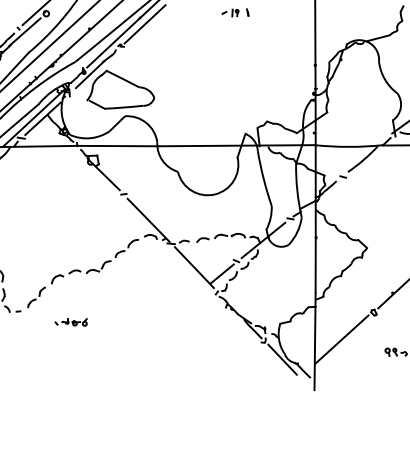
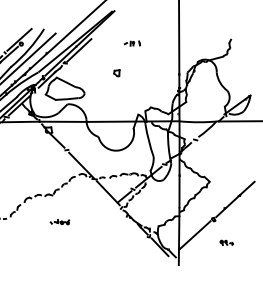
part: (208, 63) -> (116, 73), added
part: (70, 322) -> (59, 222), moved

